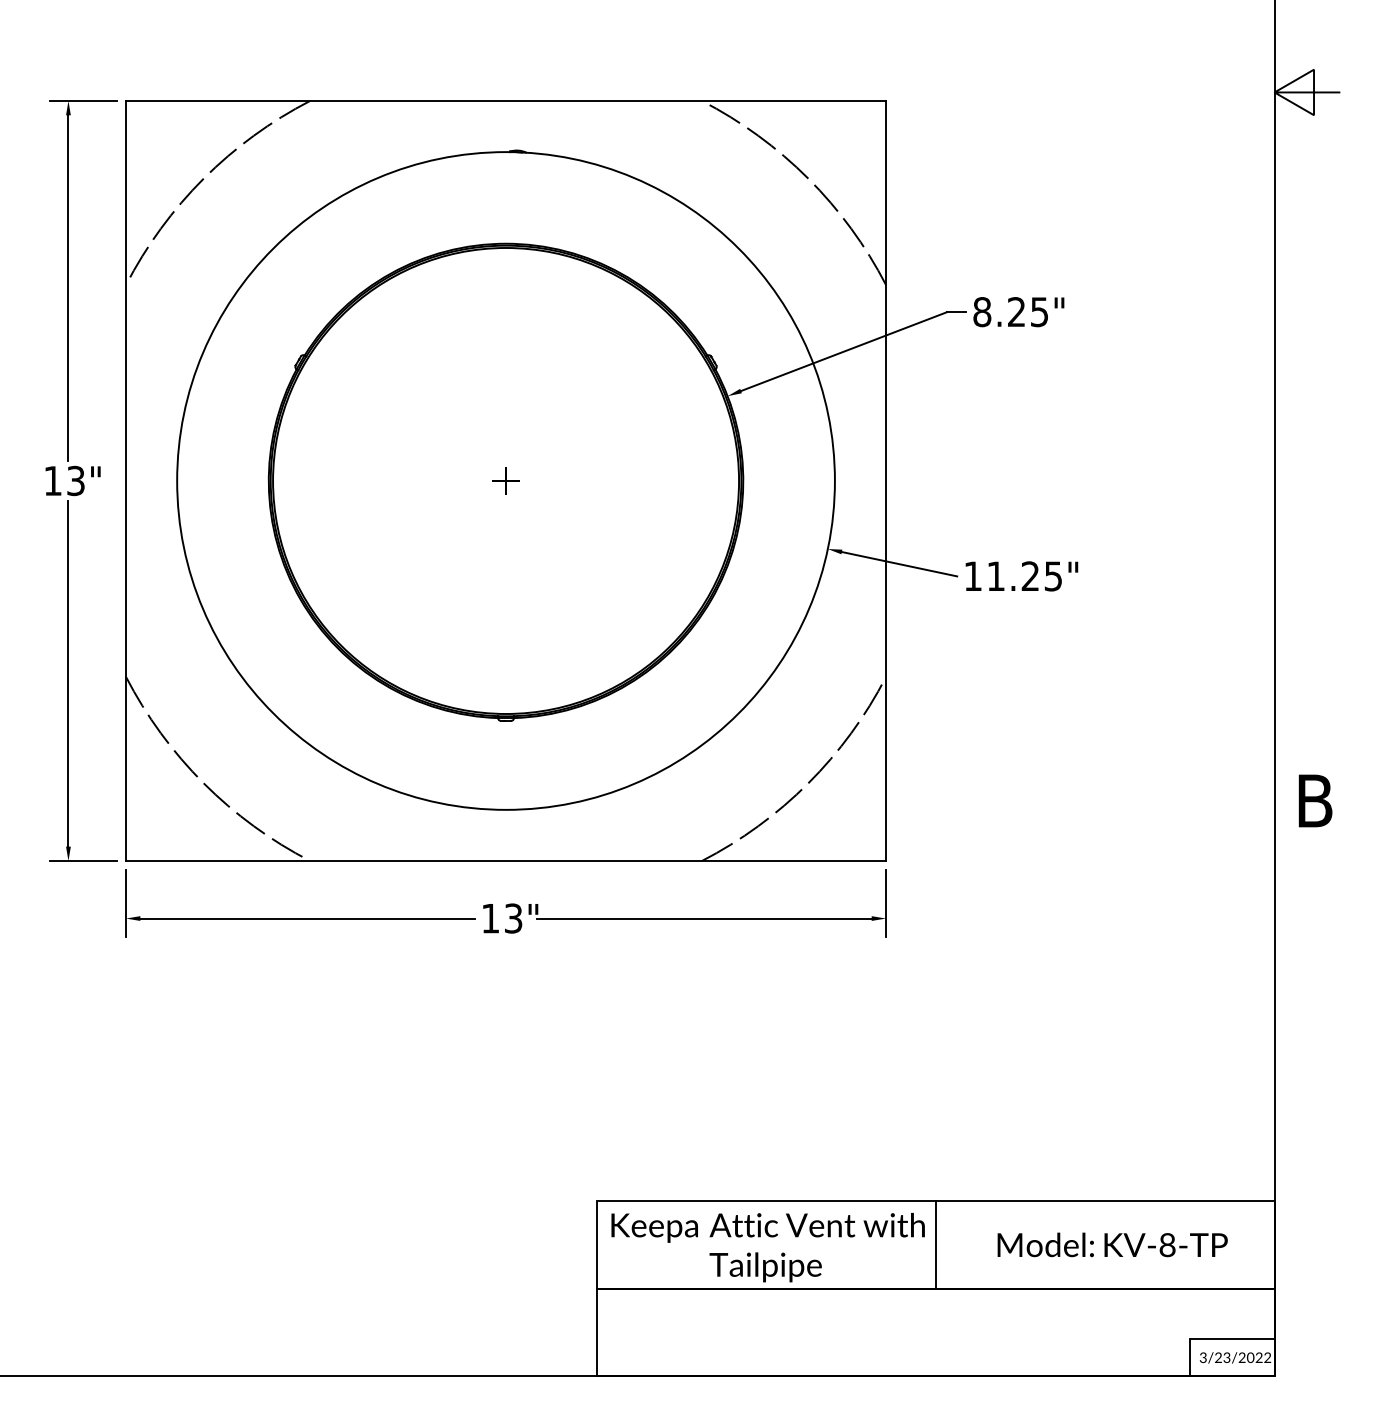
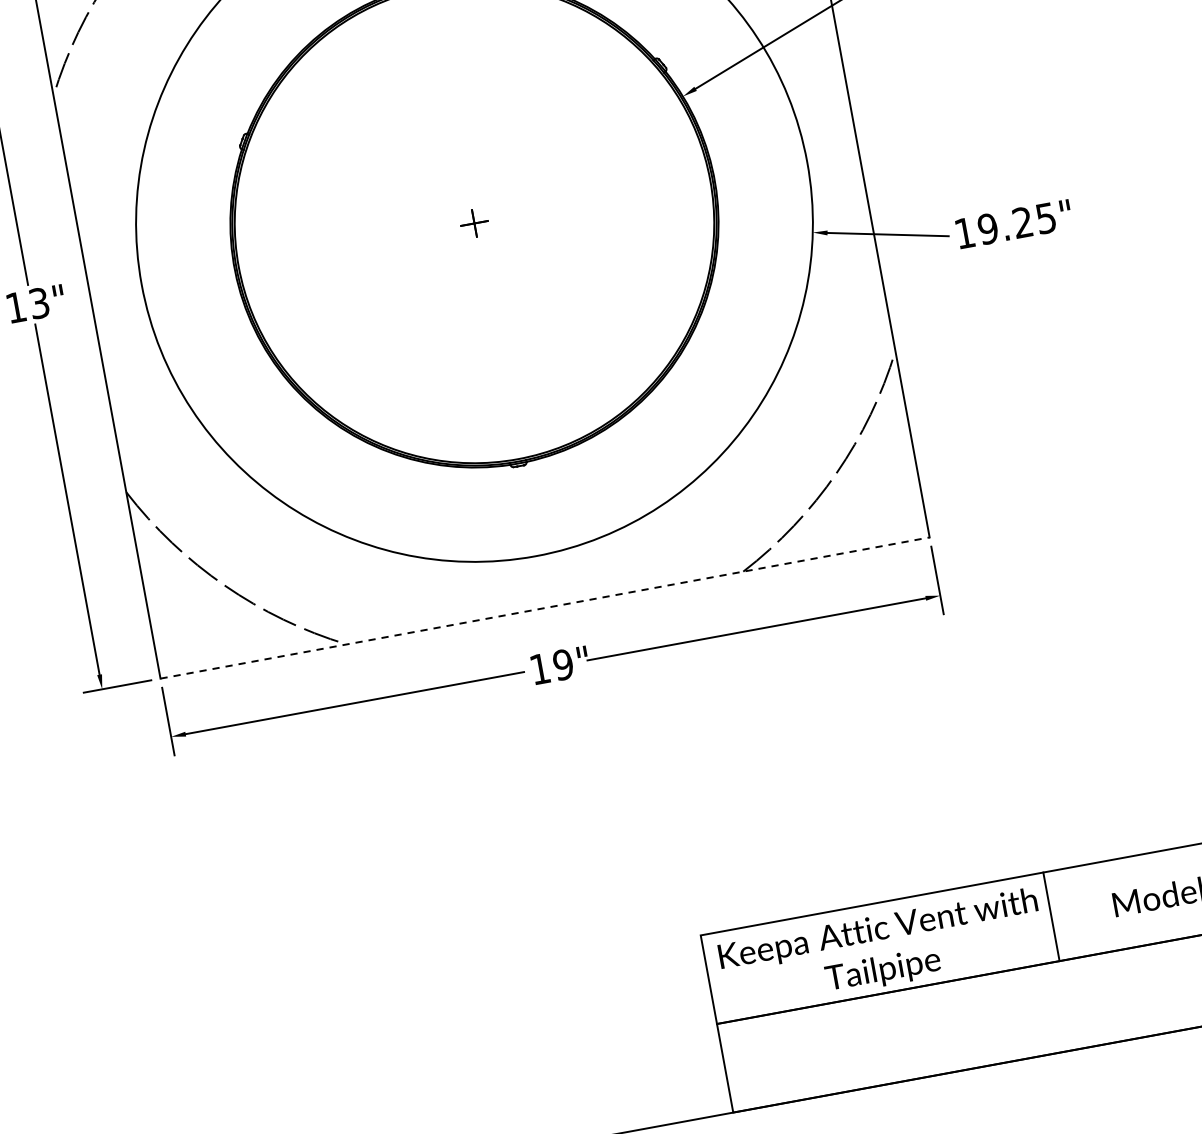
text: (996, 576) -> (988, 229), 11.25" -> 19.25"
line: (506, 861) -> (545, 608), solid -> dashed
text: (513, 918) -> (563, 664), 13" -> 19"

